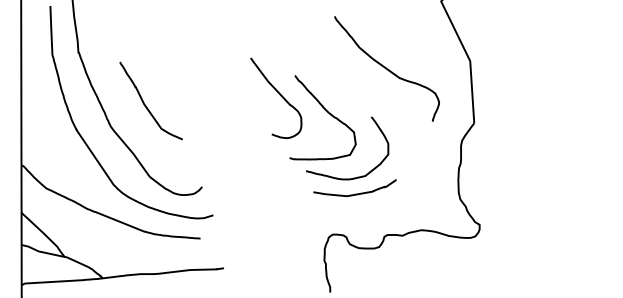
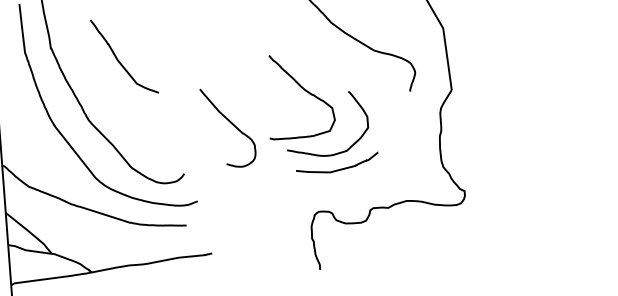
curve: (279, 95) -> (231, 124), moved
curve: (144, 102) -> (118, 58), moved

